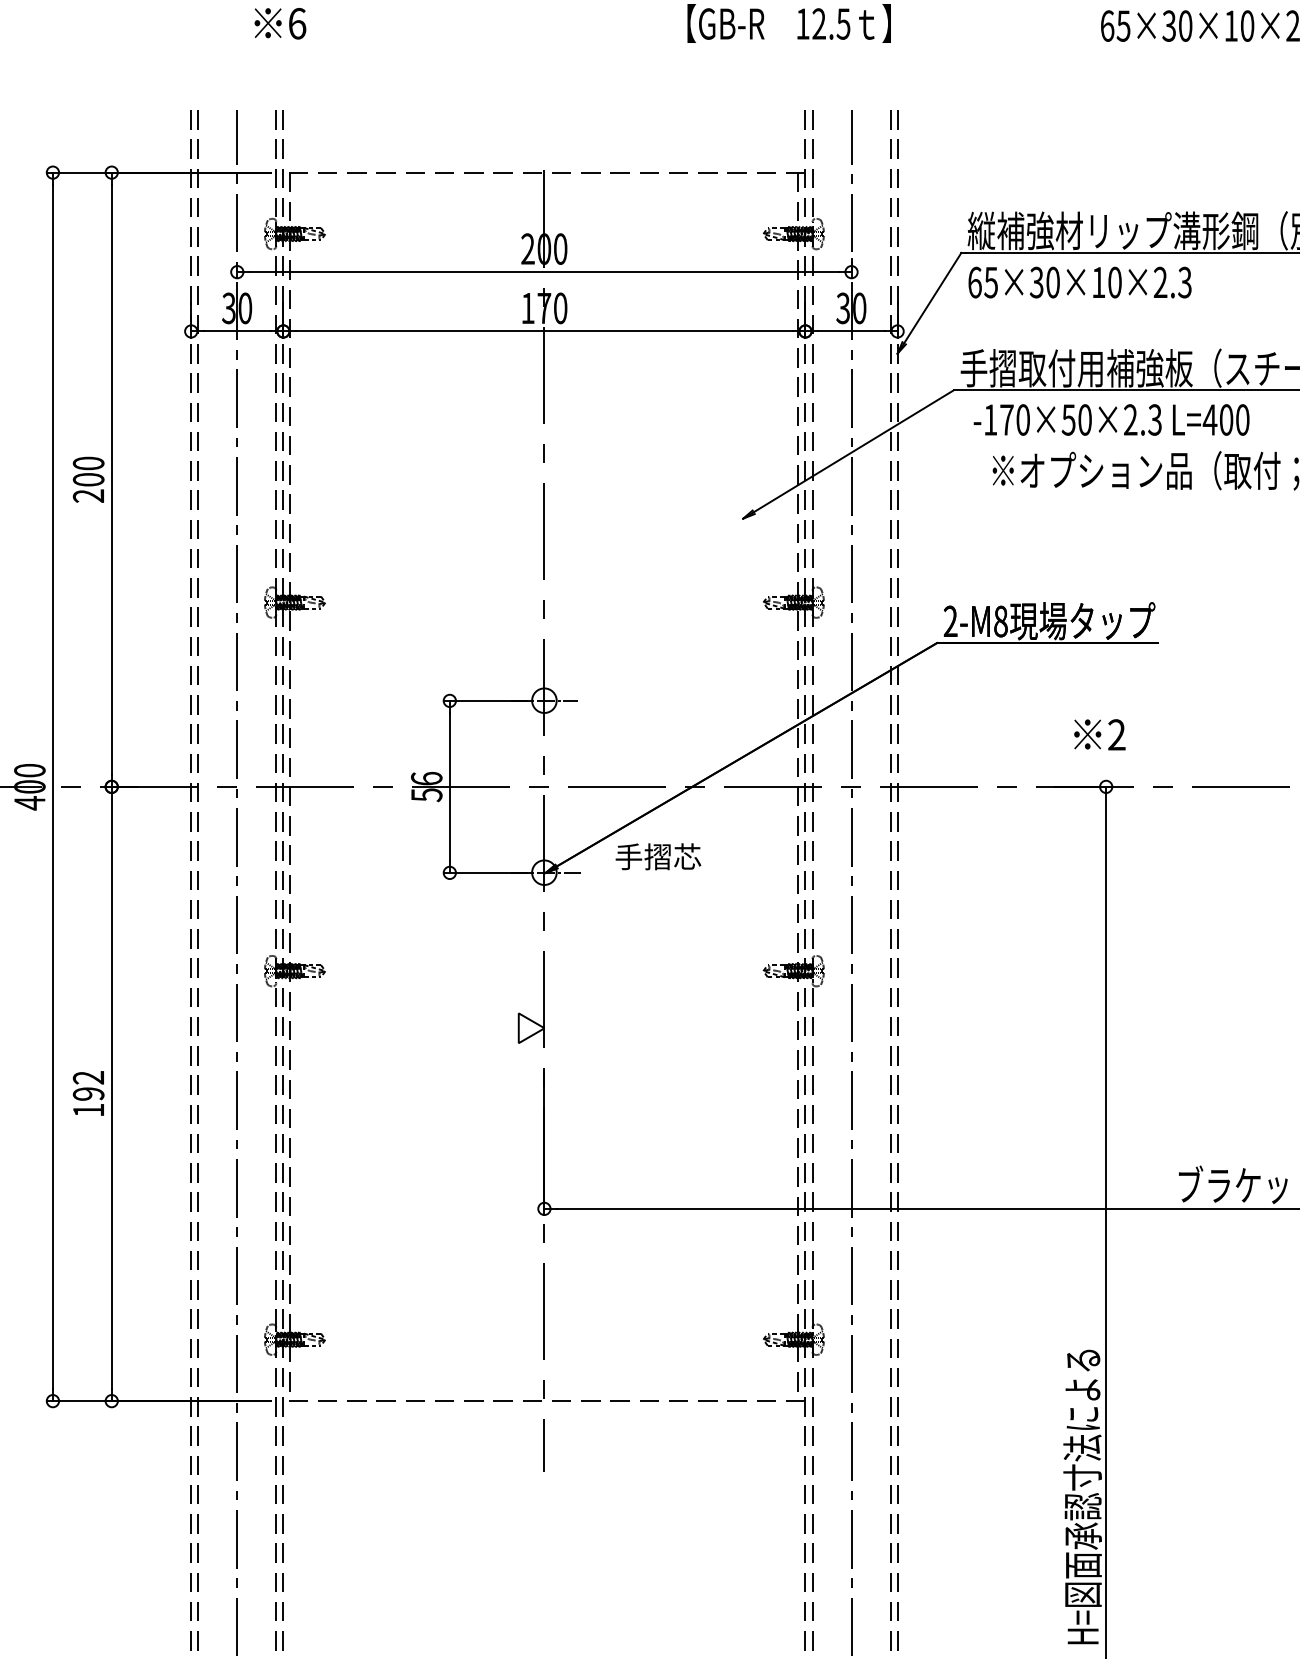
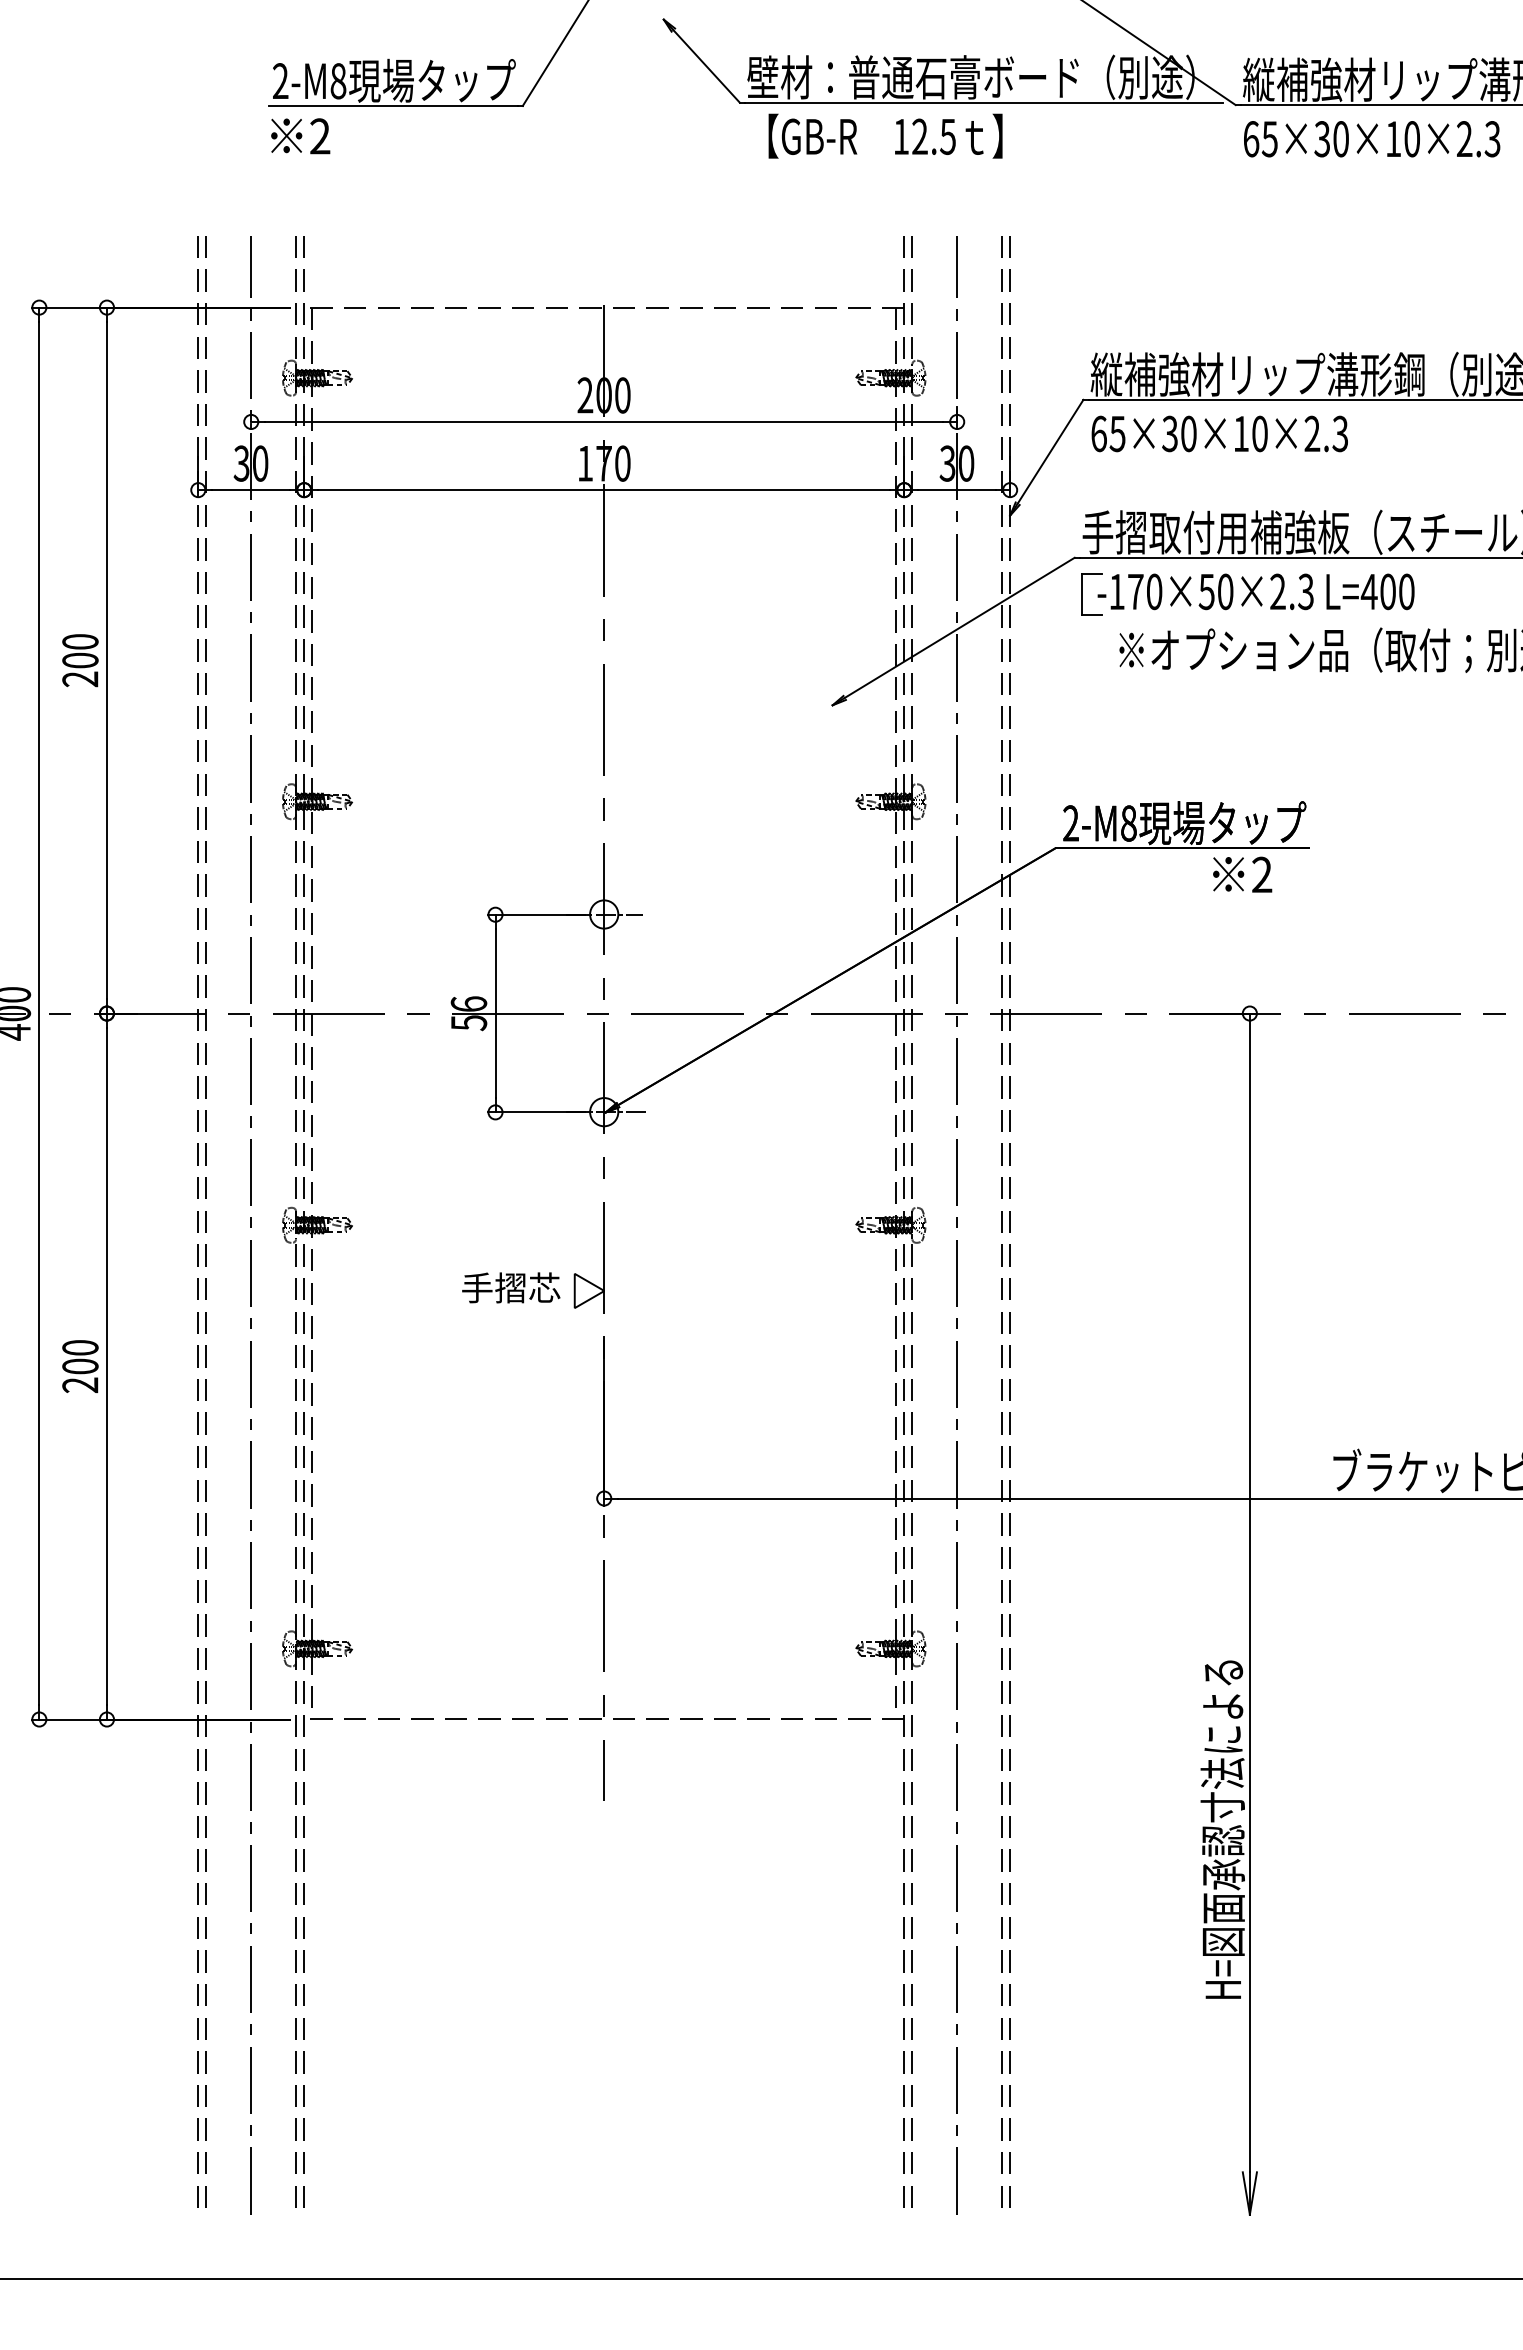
text: (297, 23) -> (320, 136), 6 -> 2
part: (960, 422) -> (1082, 594), added
text: (1099, 734) -> (1242, 874), moved
text: (658, 856) -> (511, 1287), moved
text: (88, 1093) -> (80, 1366), 192 -> 200

